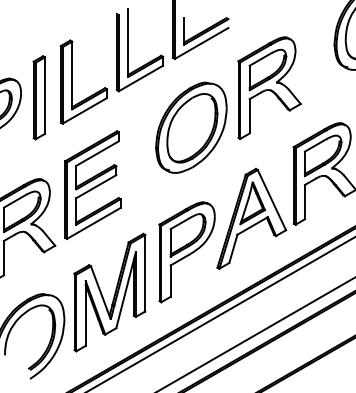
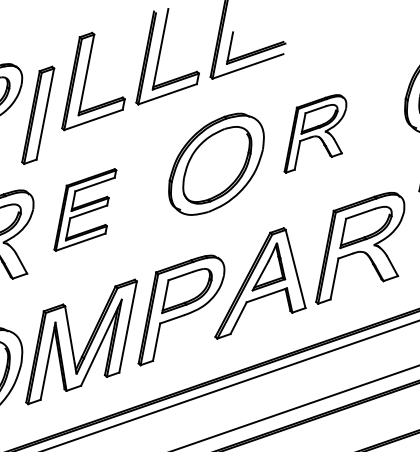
part: (269, 87) -> (318, 134), size x0.7
part: (39, 97) -> (38, 115), moved
part: (92, 184) -> (85, 209), size x0.7

